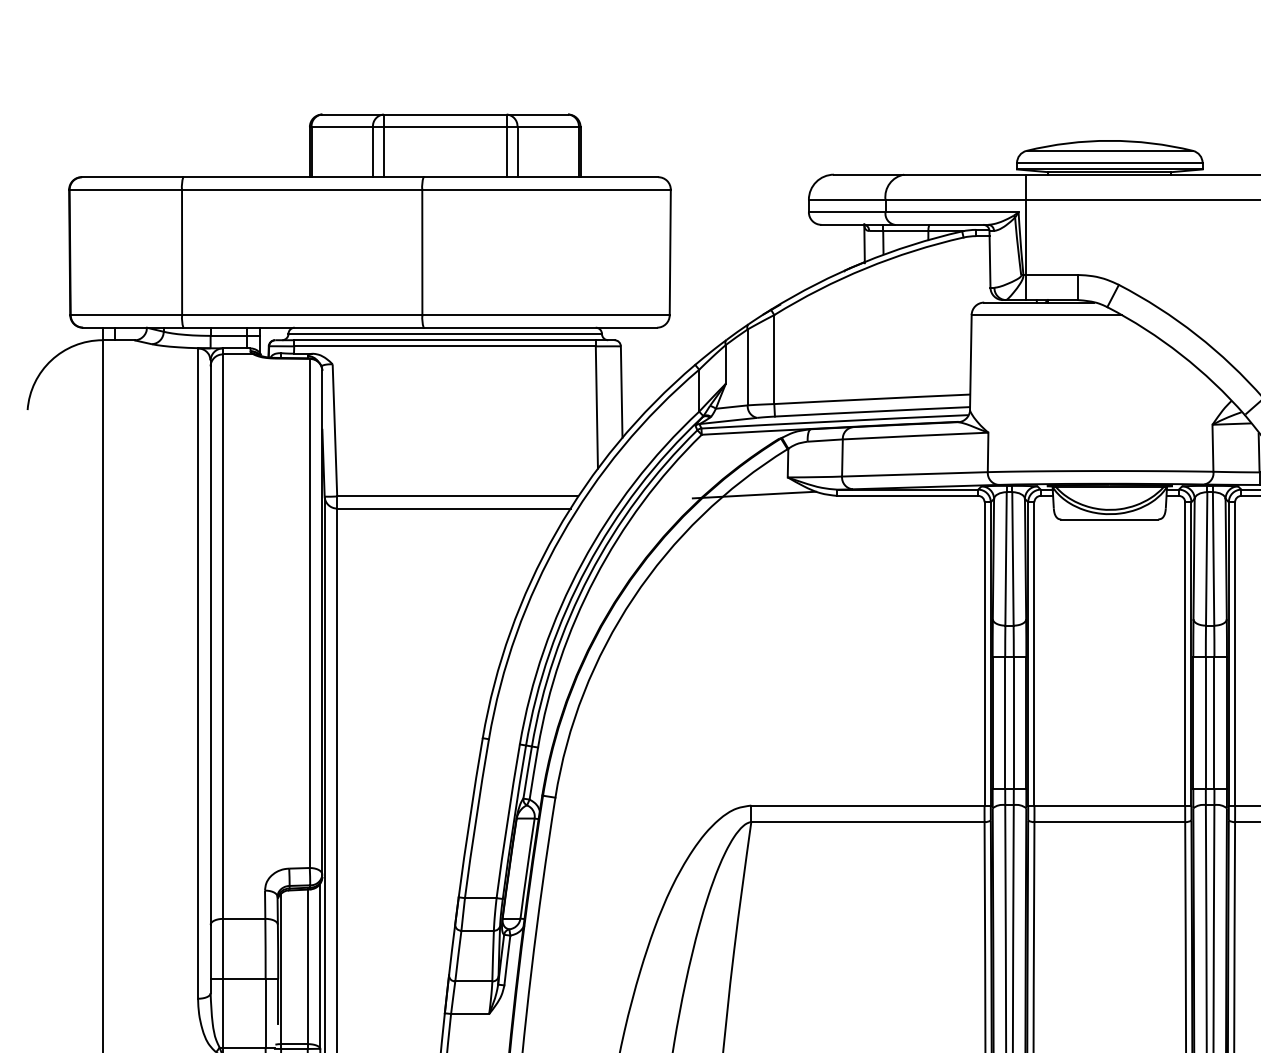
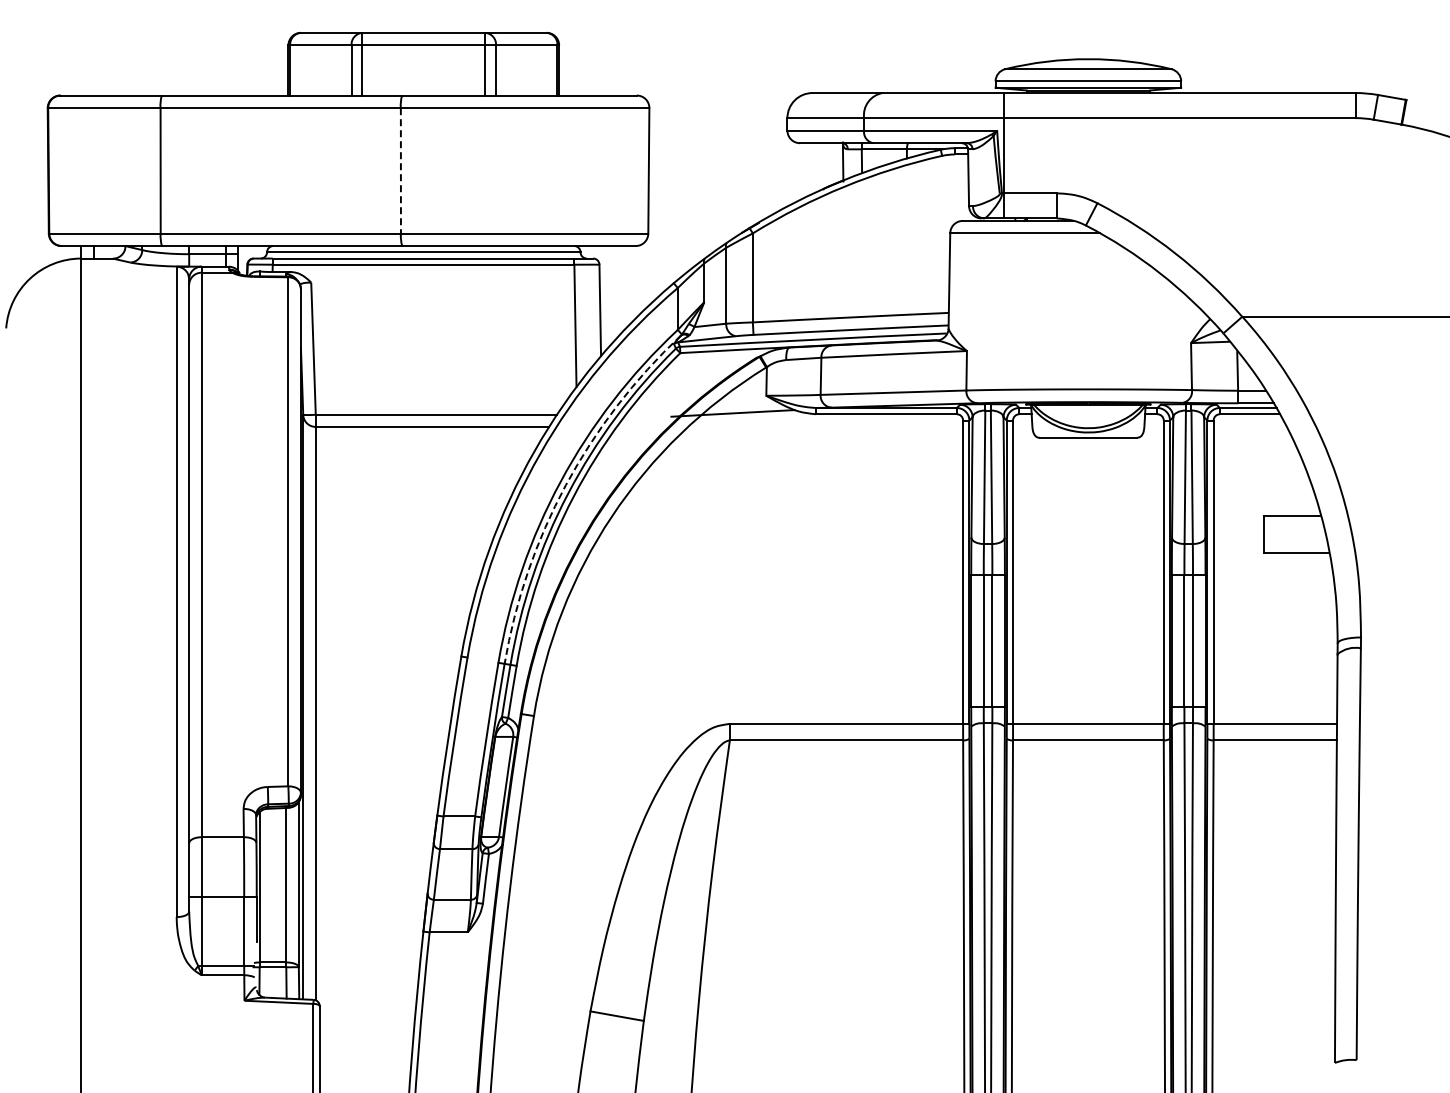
line: (421, 252) -> (400, 170), solid -> dashed
arc: (586, 567) -> (565, 485), solid -> dashed

